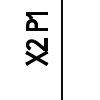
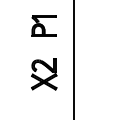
part: (37, 52) -> (44, 74), moved

